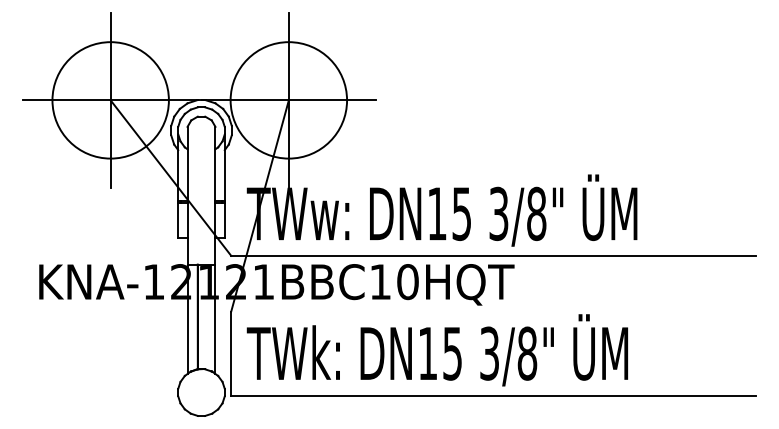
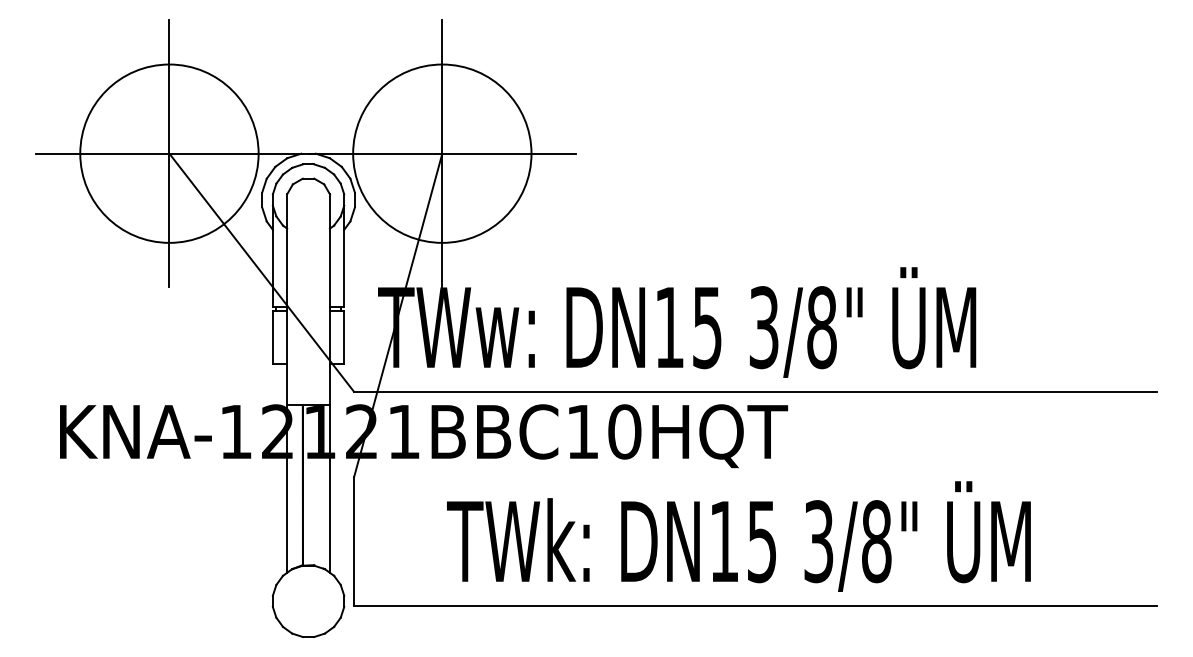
text: (436, 350) -> (737, 536), moved

